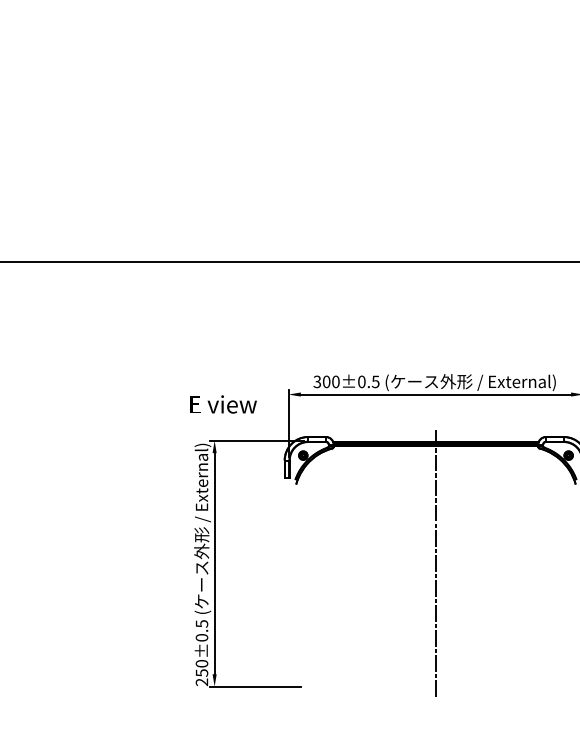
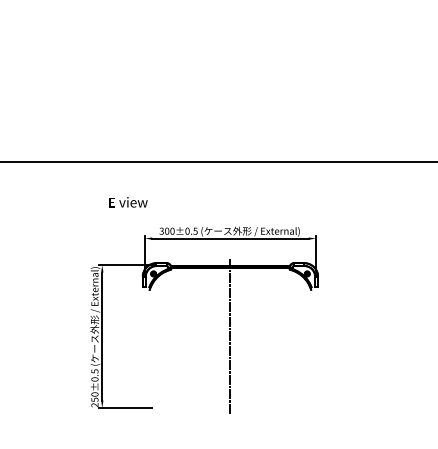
text: (223, 404) -> (128, 202), moved

